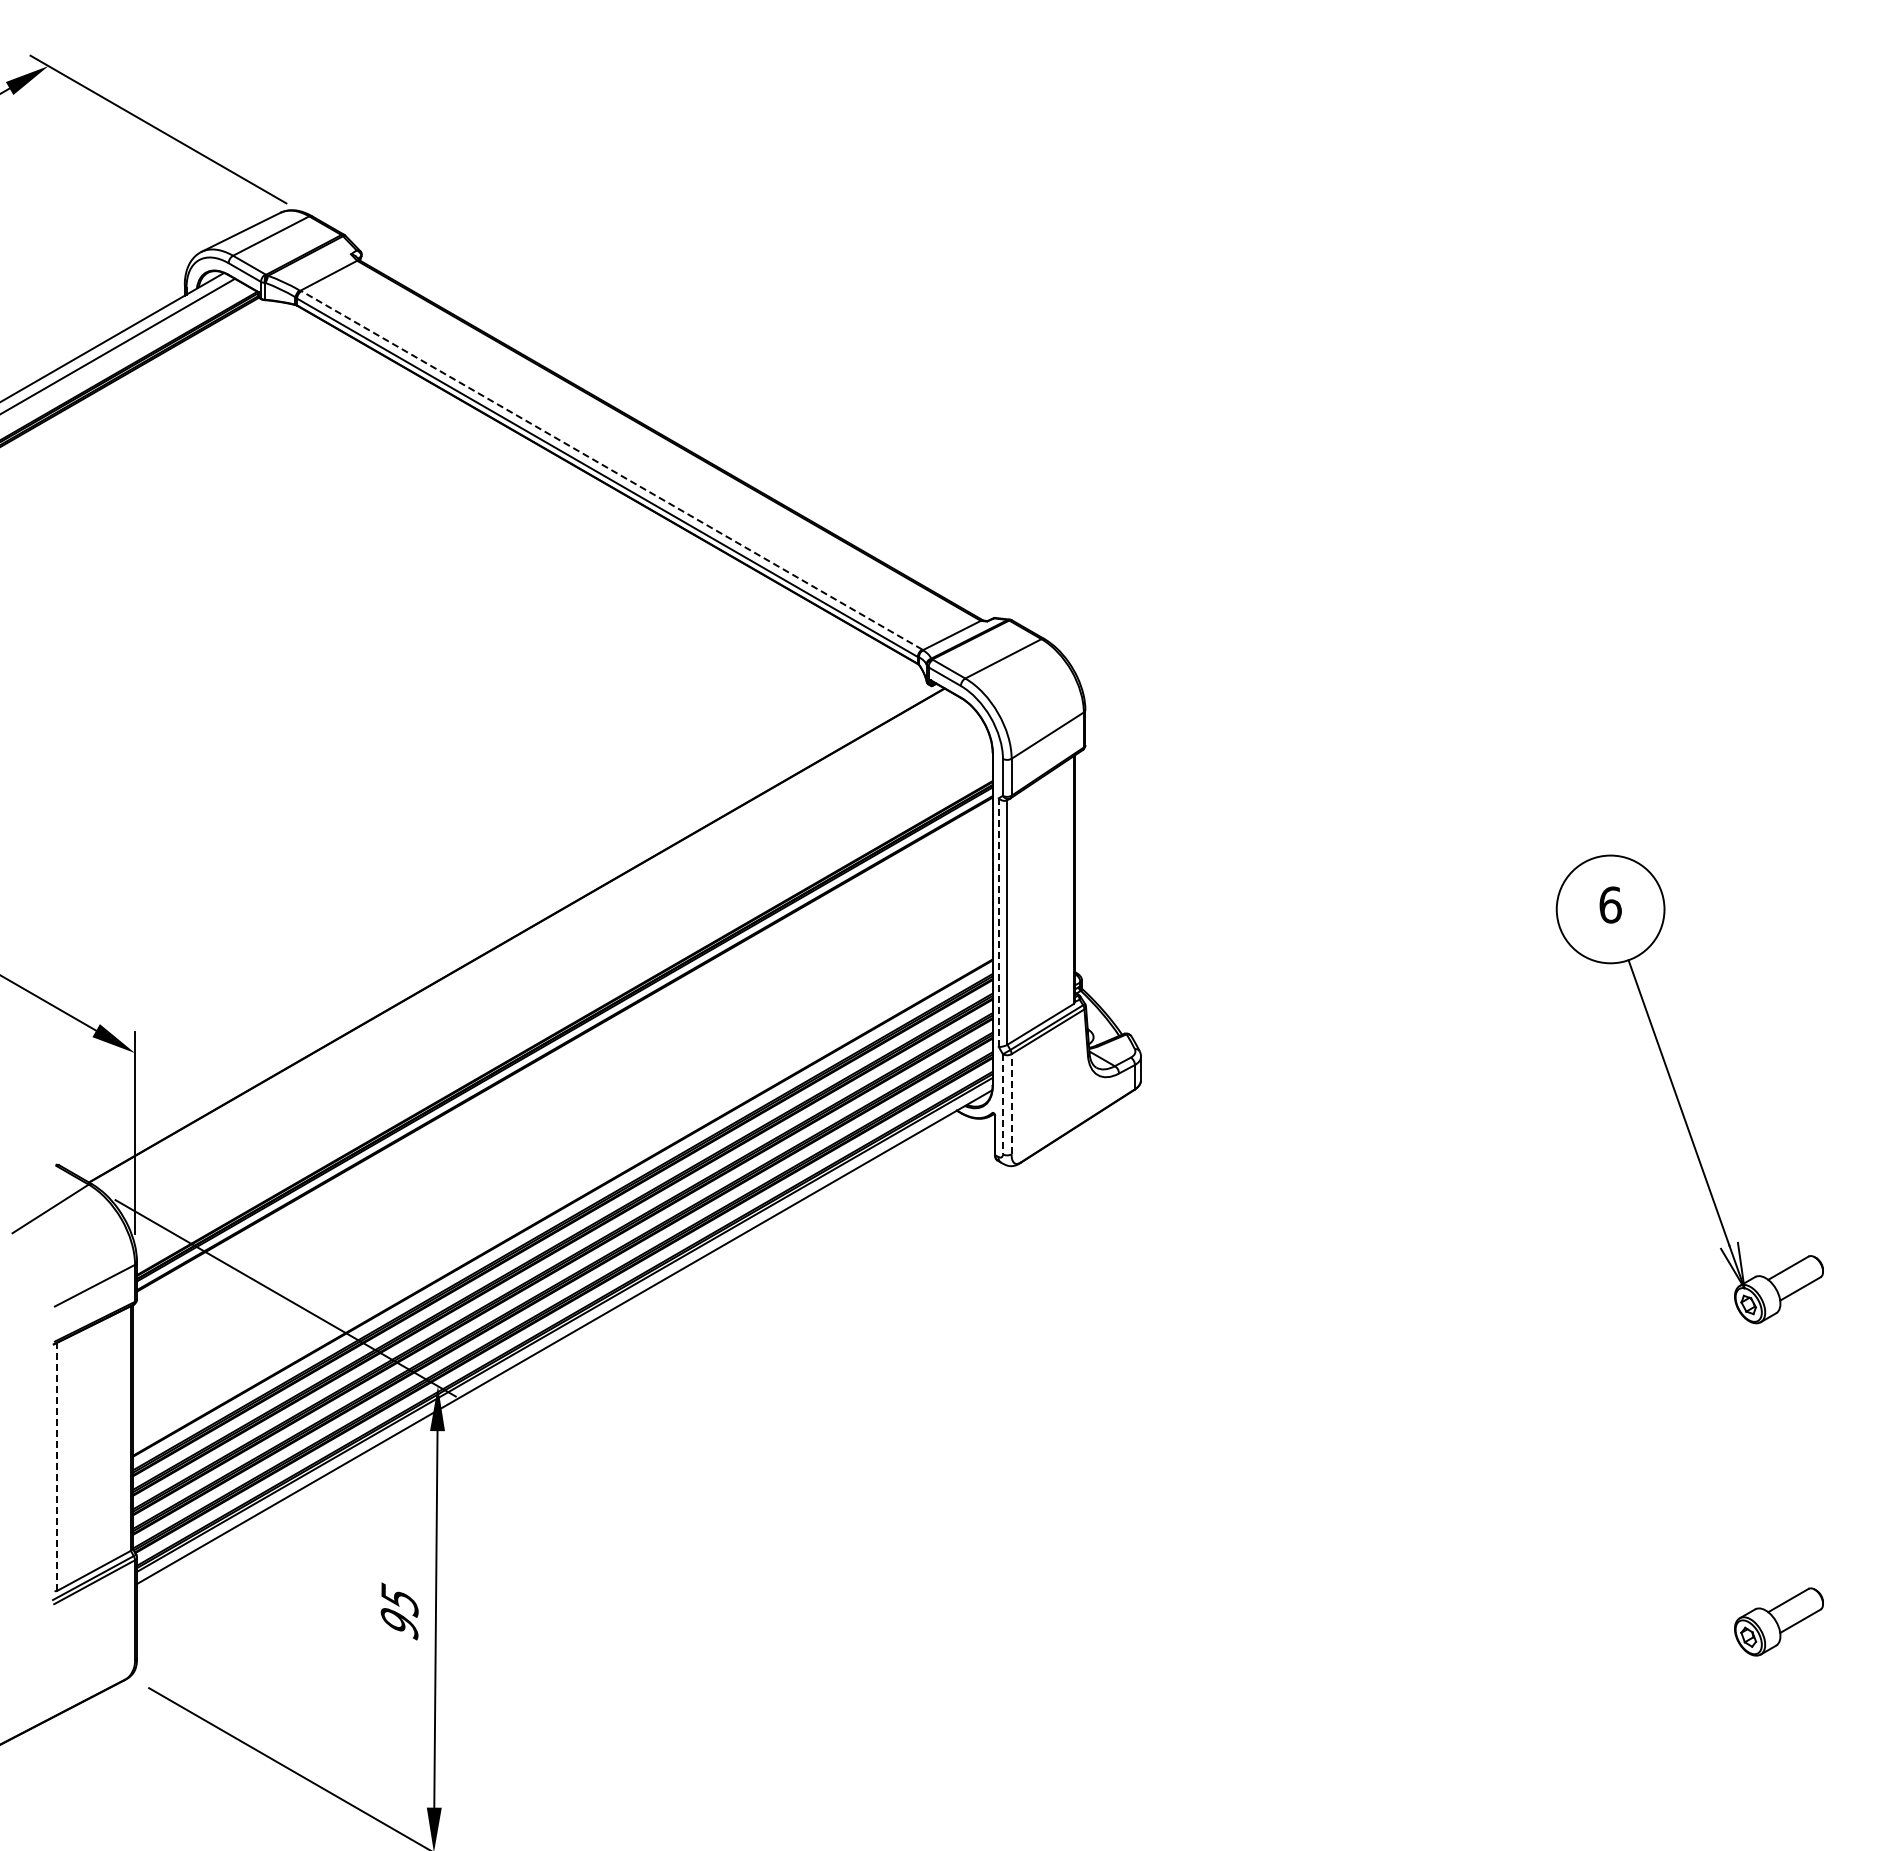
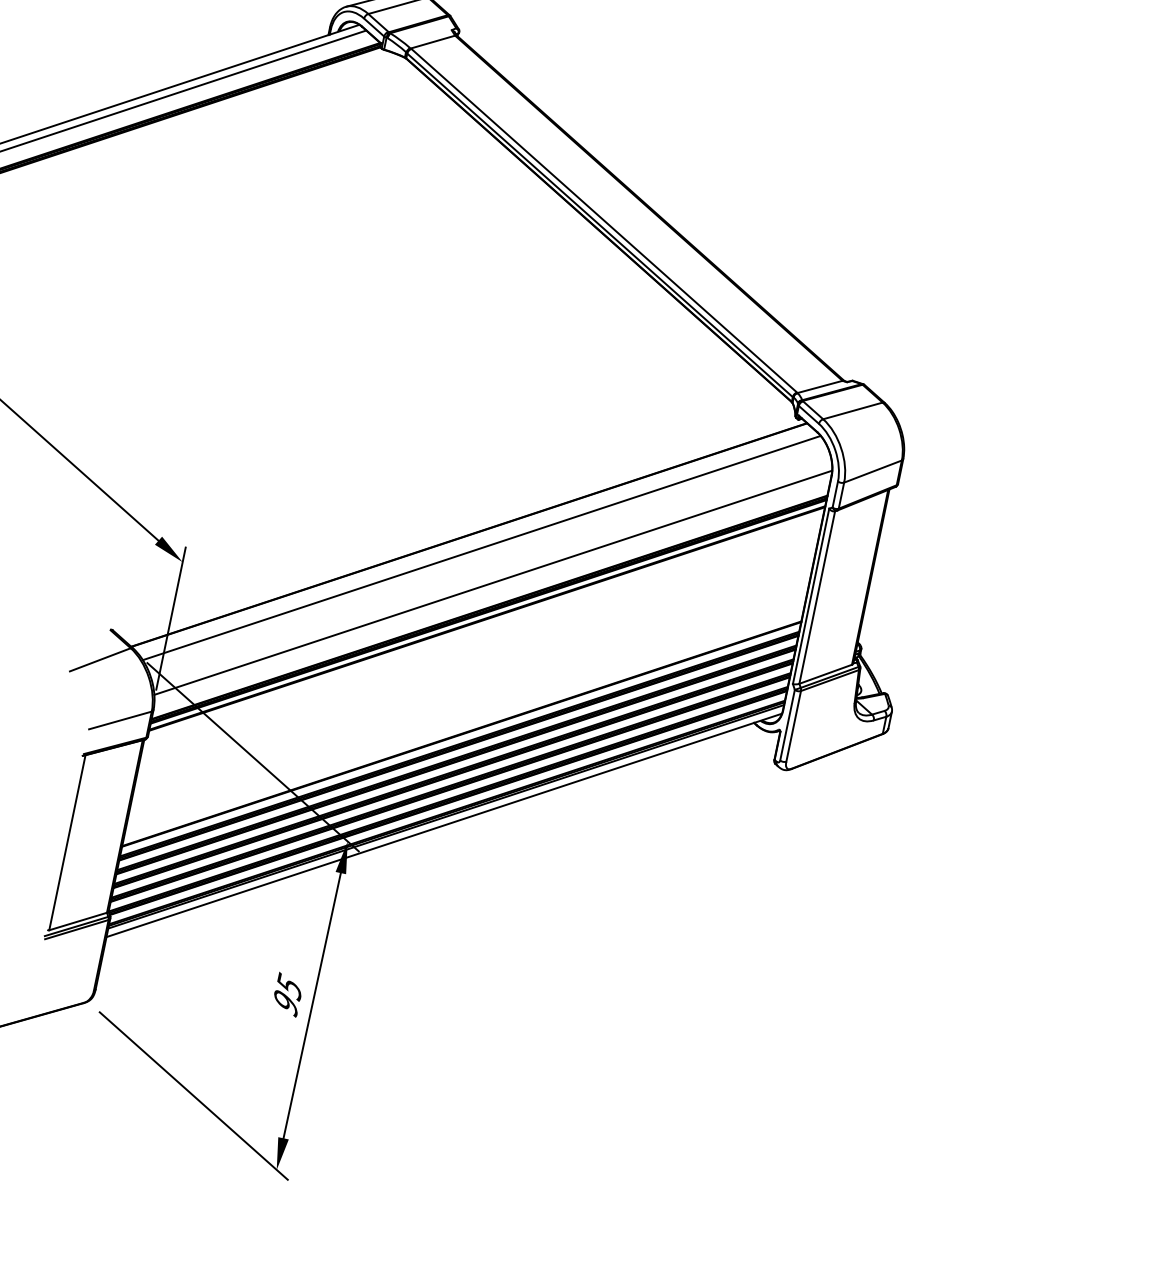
line: (611, 470) -> (603, 220), dashed -> solid
line: (998, 923) -> (810, 596), dashed -> solid
line: (537, 949) -> (481, 547), added
line: (562, 993) -> (492, 582), added
line: (1011, 1103) -> (793, 725), dashed -> solid
line: (1002, 1104) -> (787, 725), dashed -> solid
line: (57, 1466) -> (67, 842), dashed -> solid

